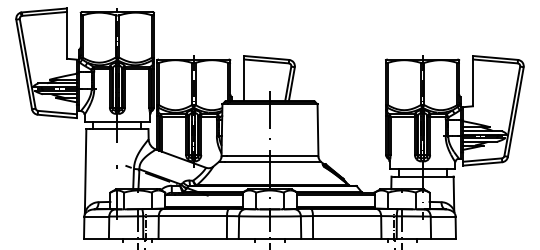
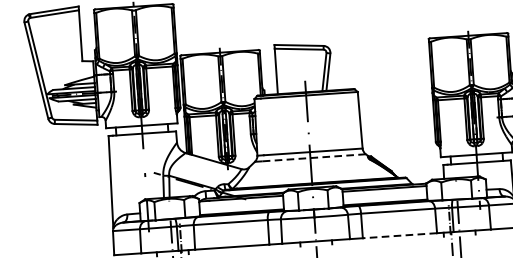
line: (273, 161) -> (314, 157), solid -> dashed
line: (346, 238) -> (399, 235), solid -> dashed

